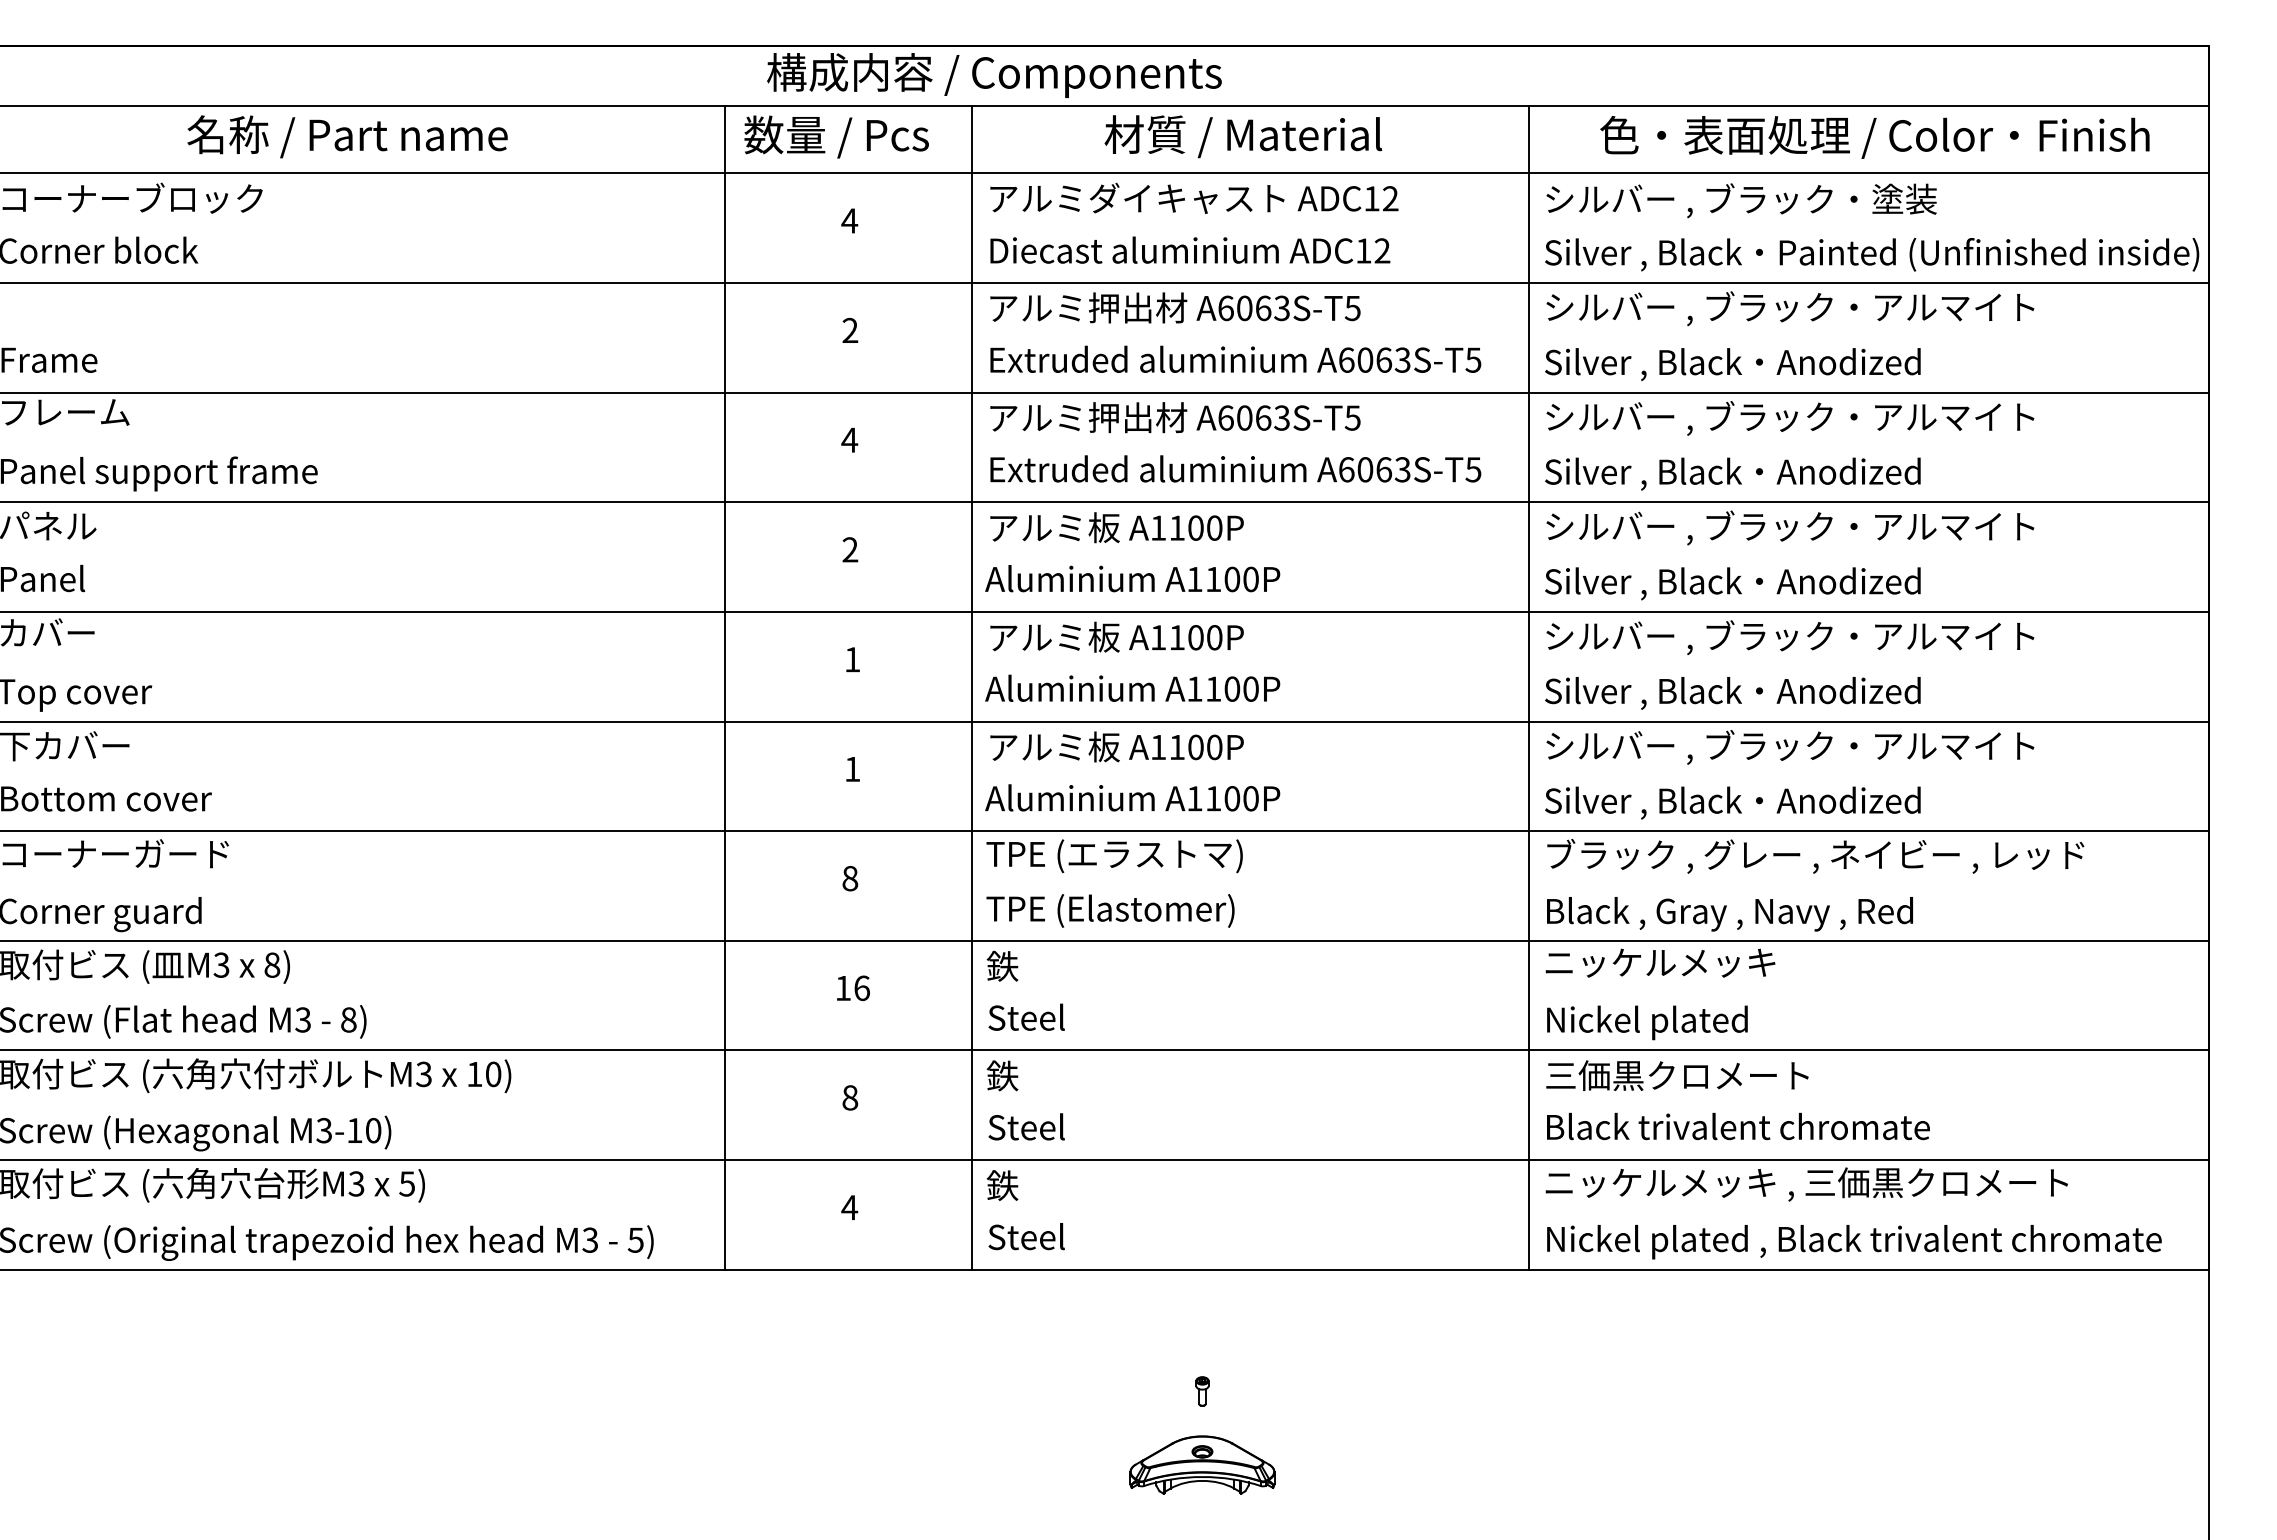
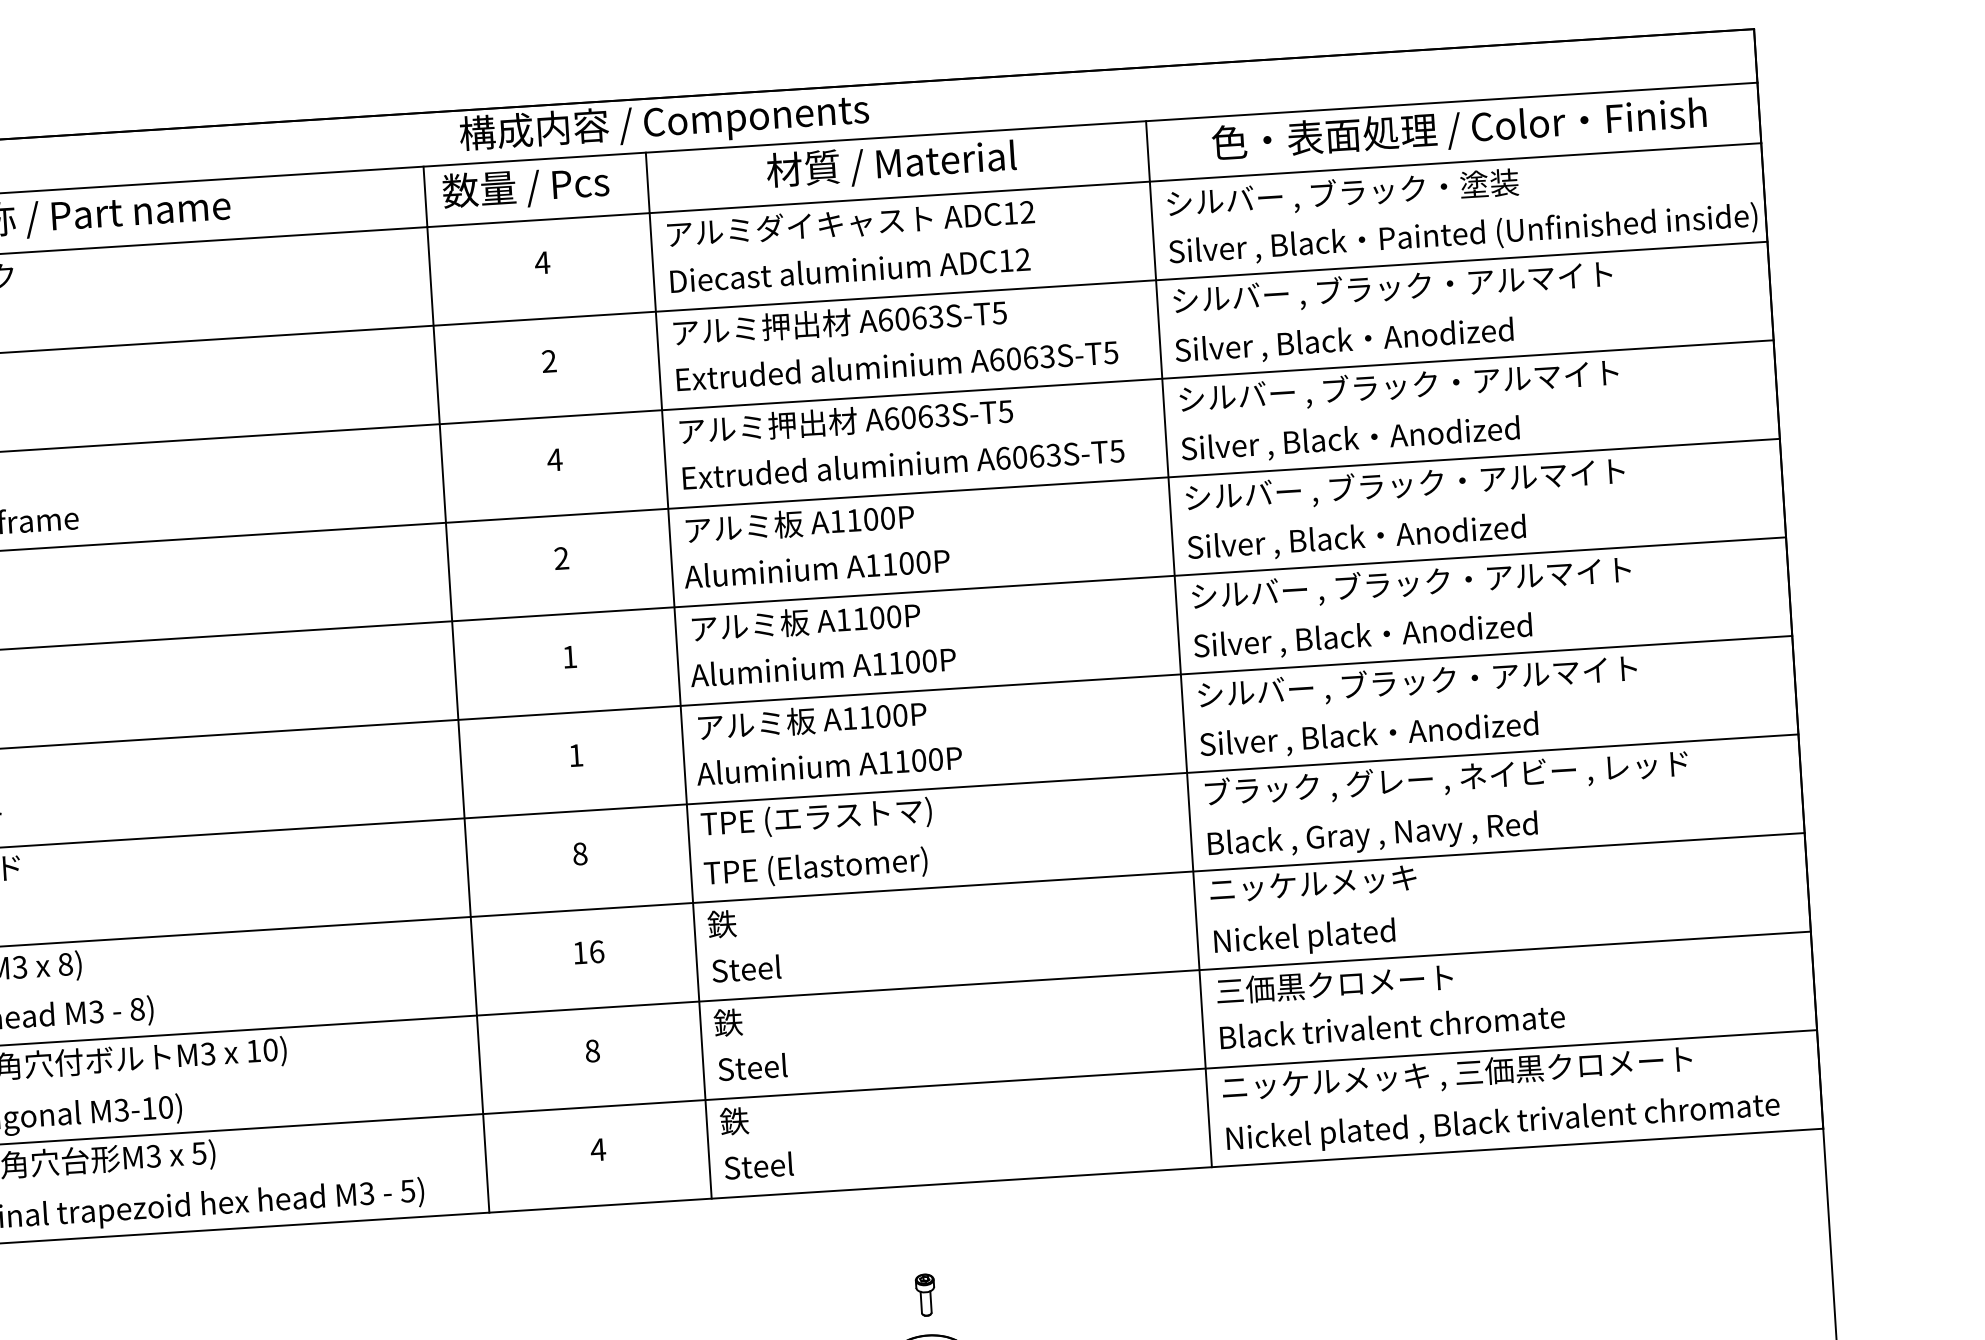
part: (1202, 1391) -> (925, 1295), size x1.6

